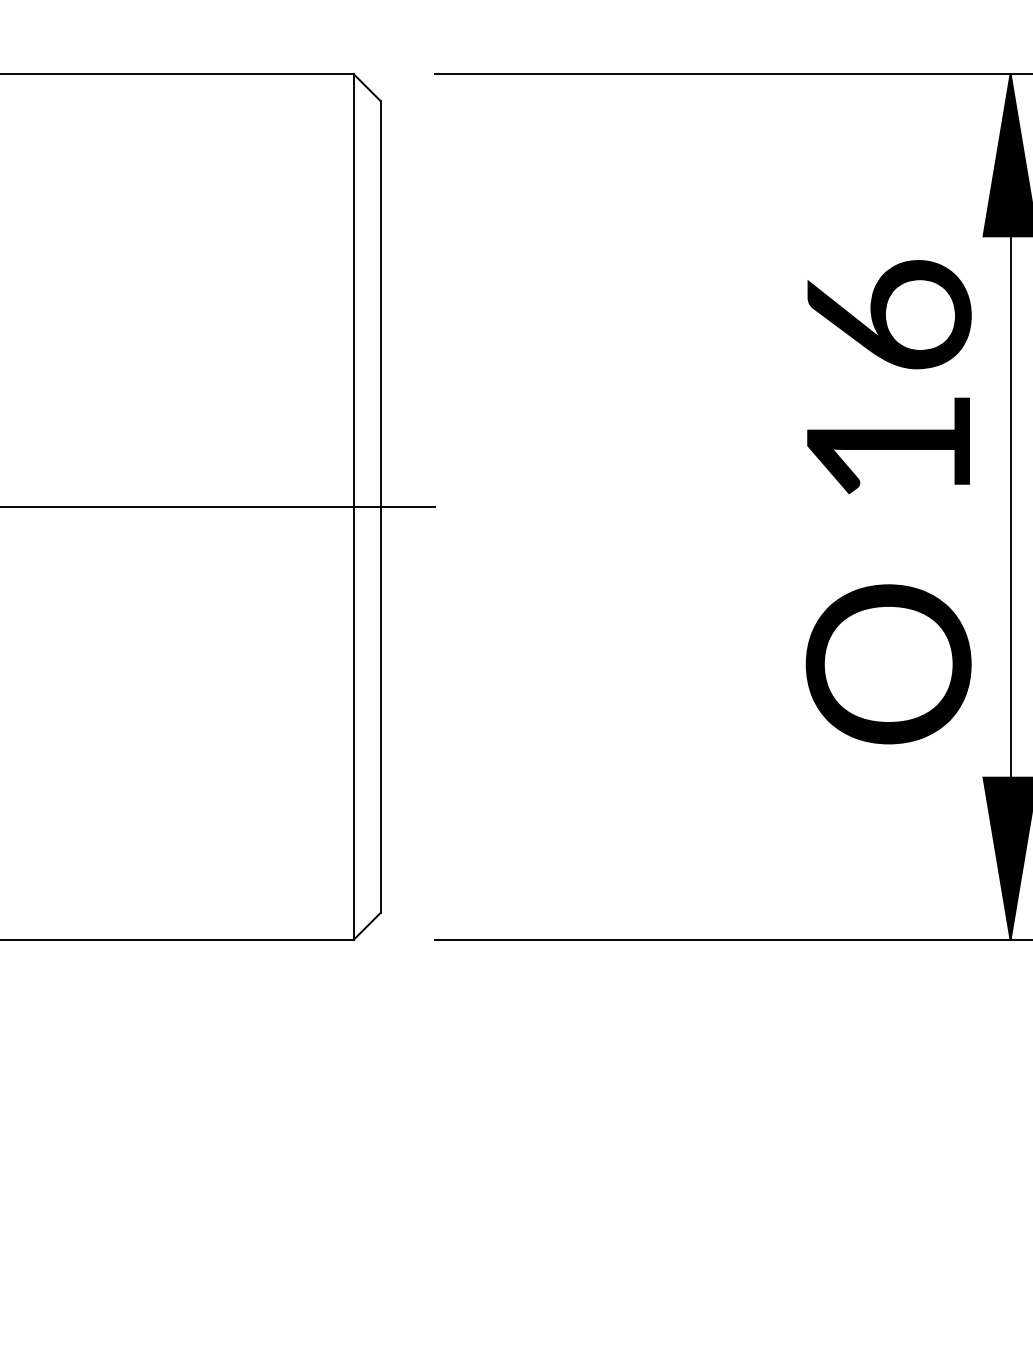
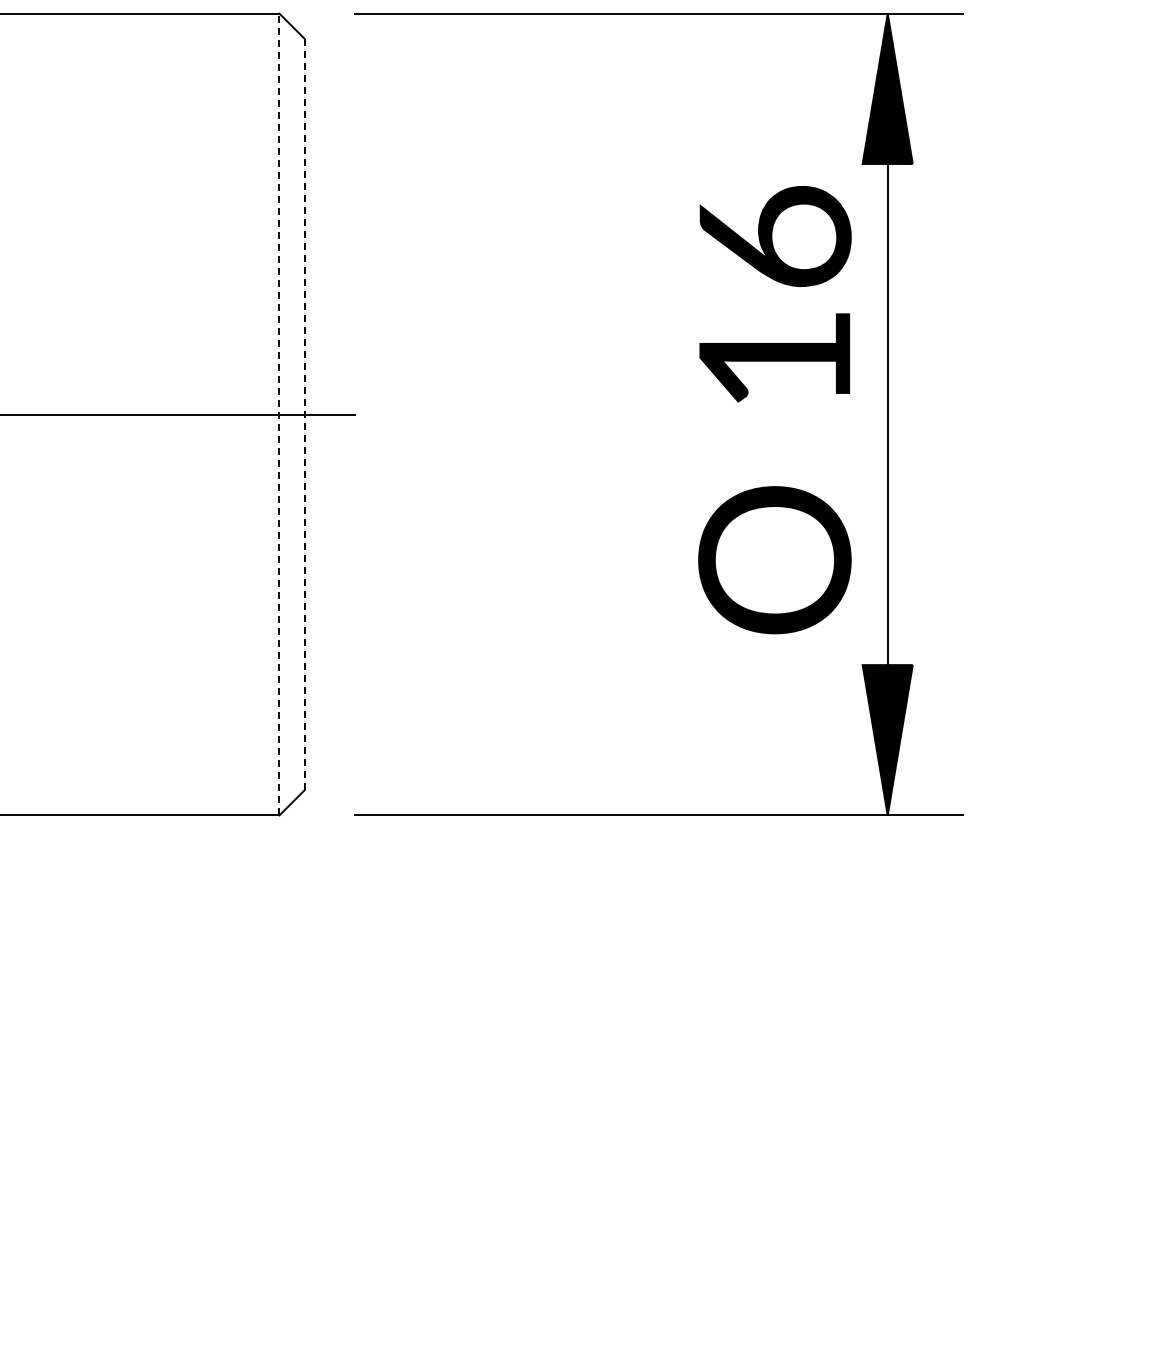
line: (353, 506) -> (279, 414), solid -> dashed
line: (380, 506) -> (304, 414), solid -> dashed

